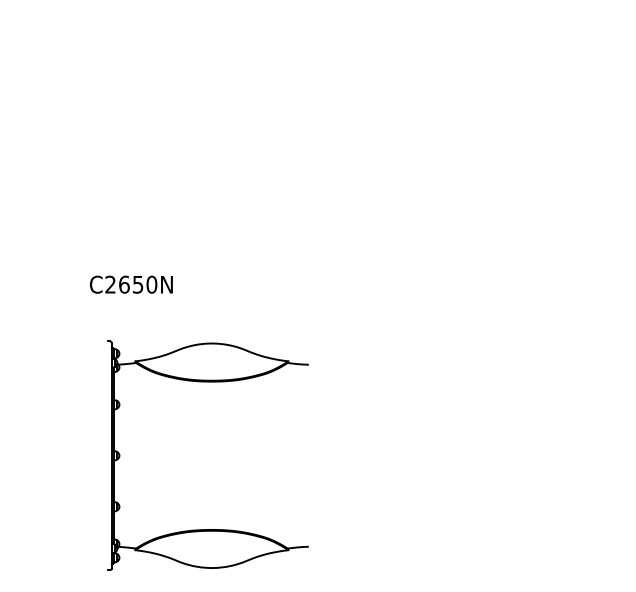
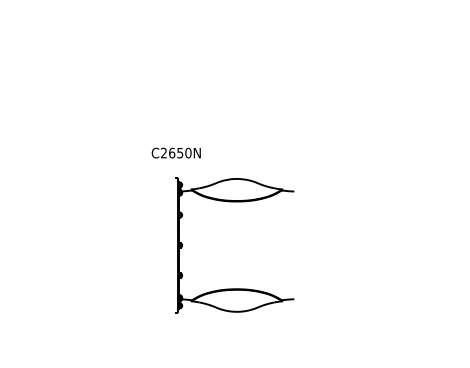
text: (130, 283) -> (175, 152), moved

